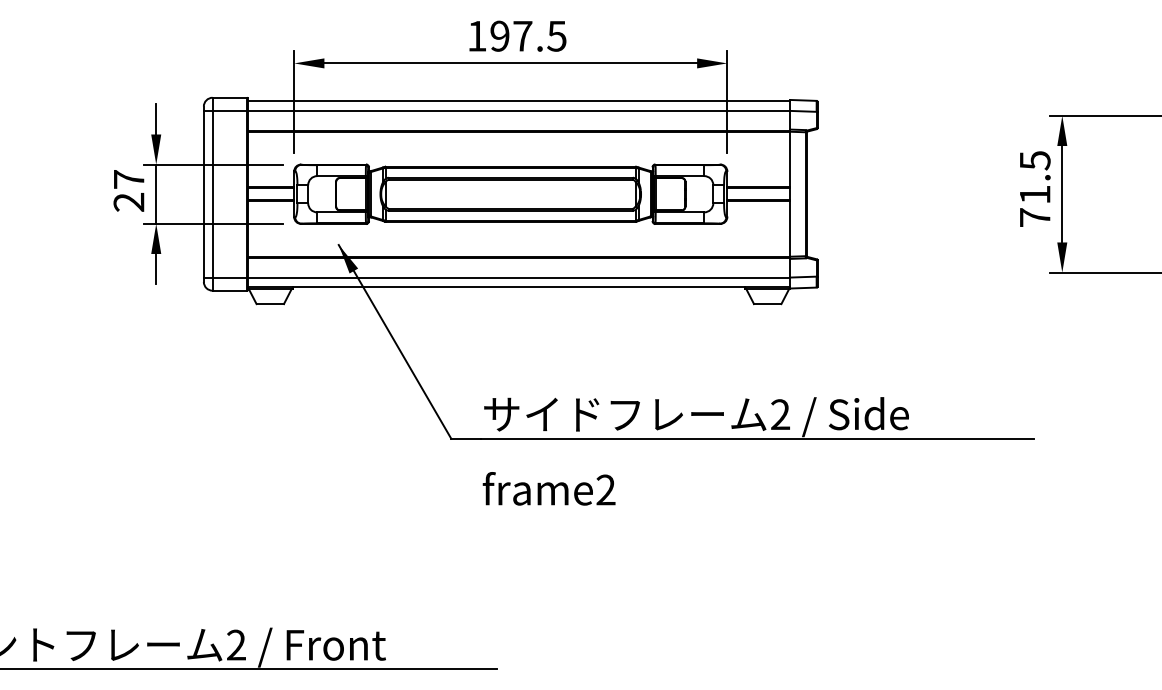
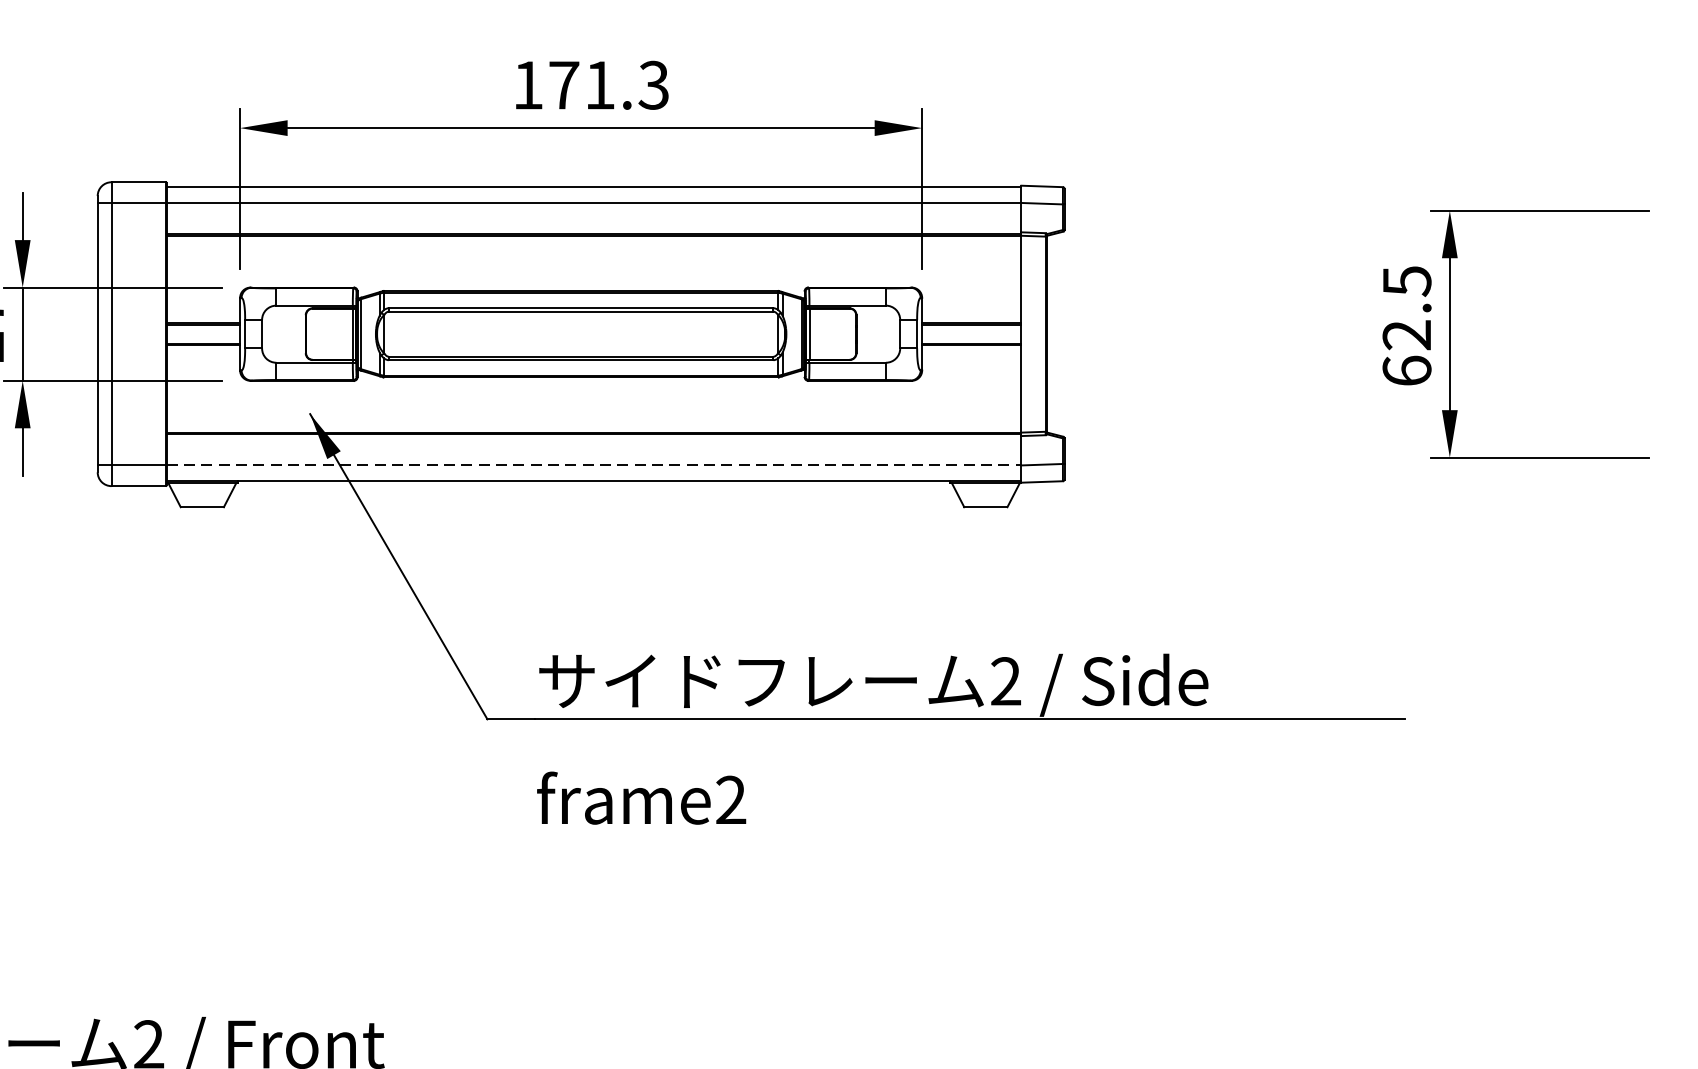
text: (528, 35) -> (609, 84), 197.5 -> 171.3
text: (1034, 205) -> (1406, 351), 71.5 -> 62.5
line: (519, 277) -> (594, 465), solid -> dashed

